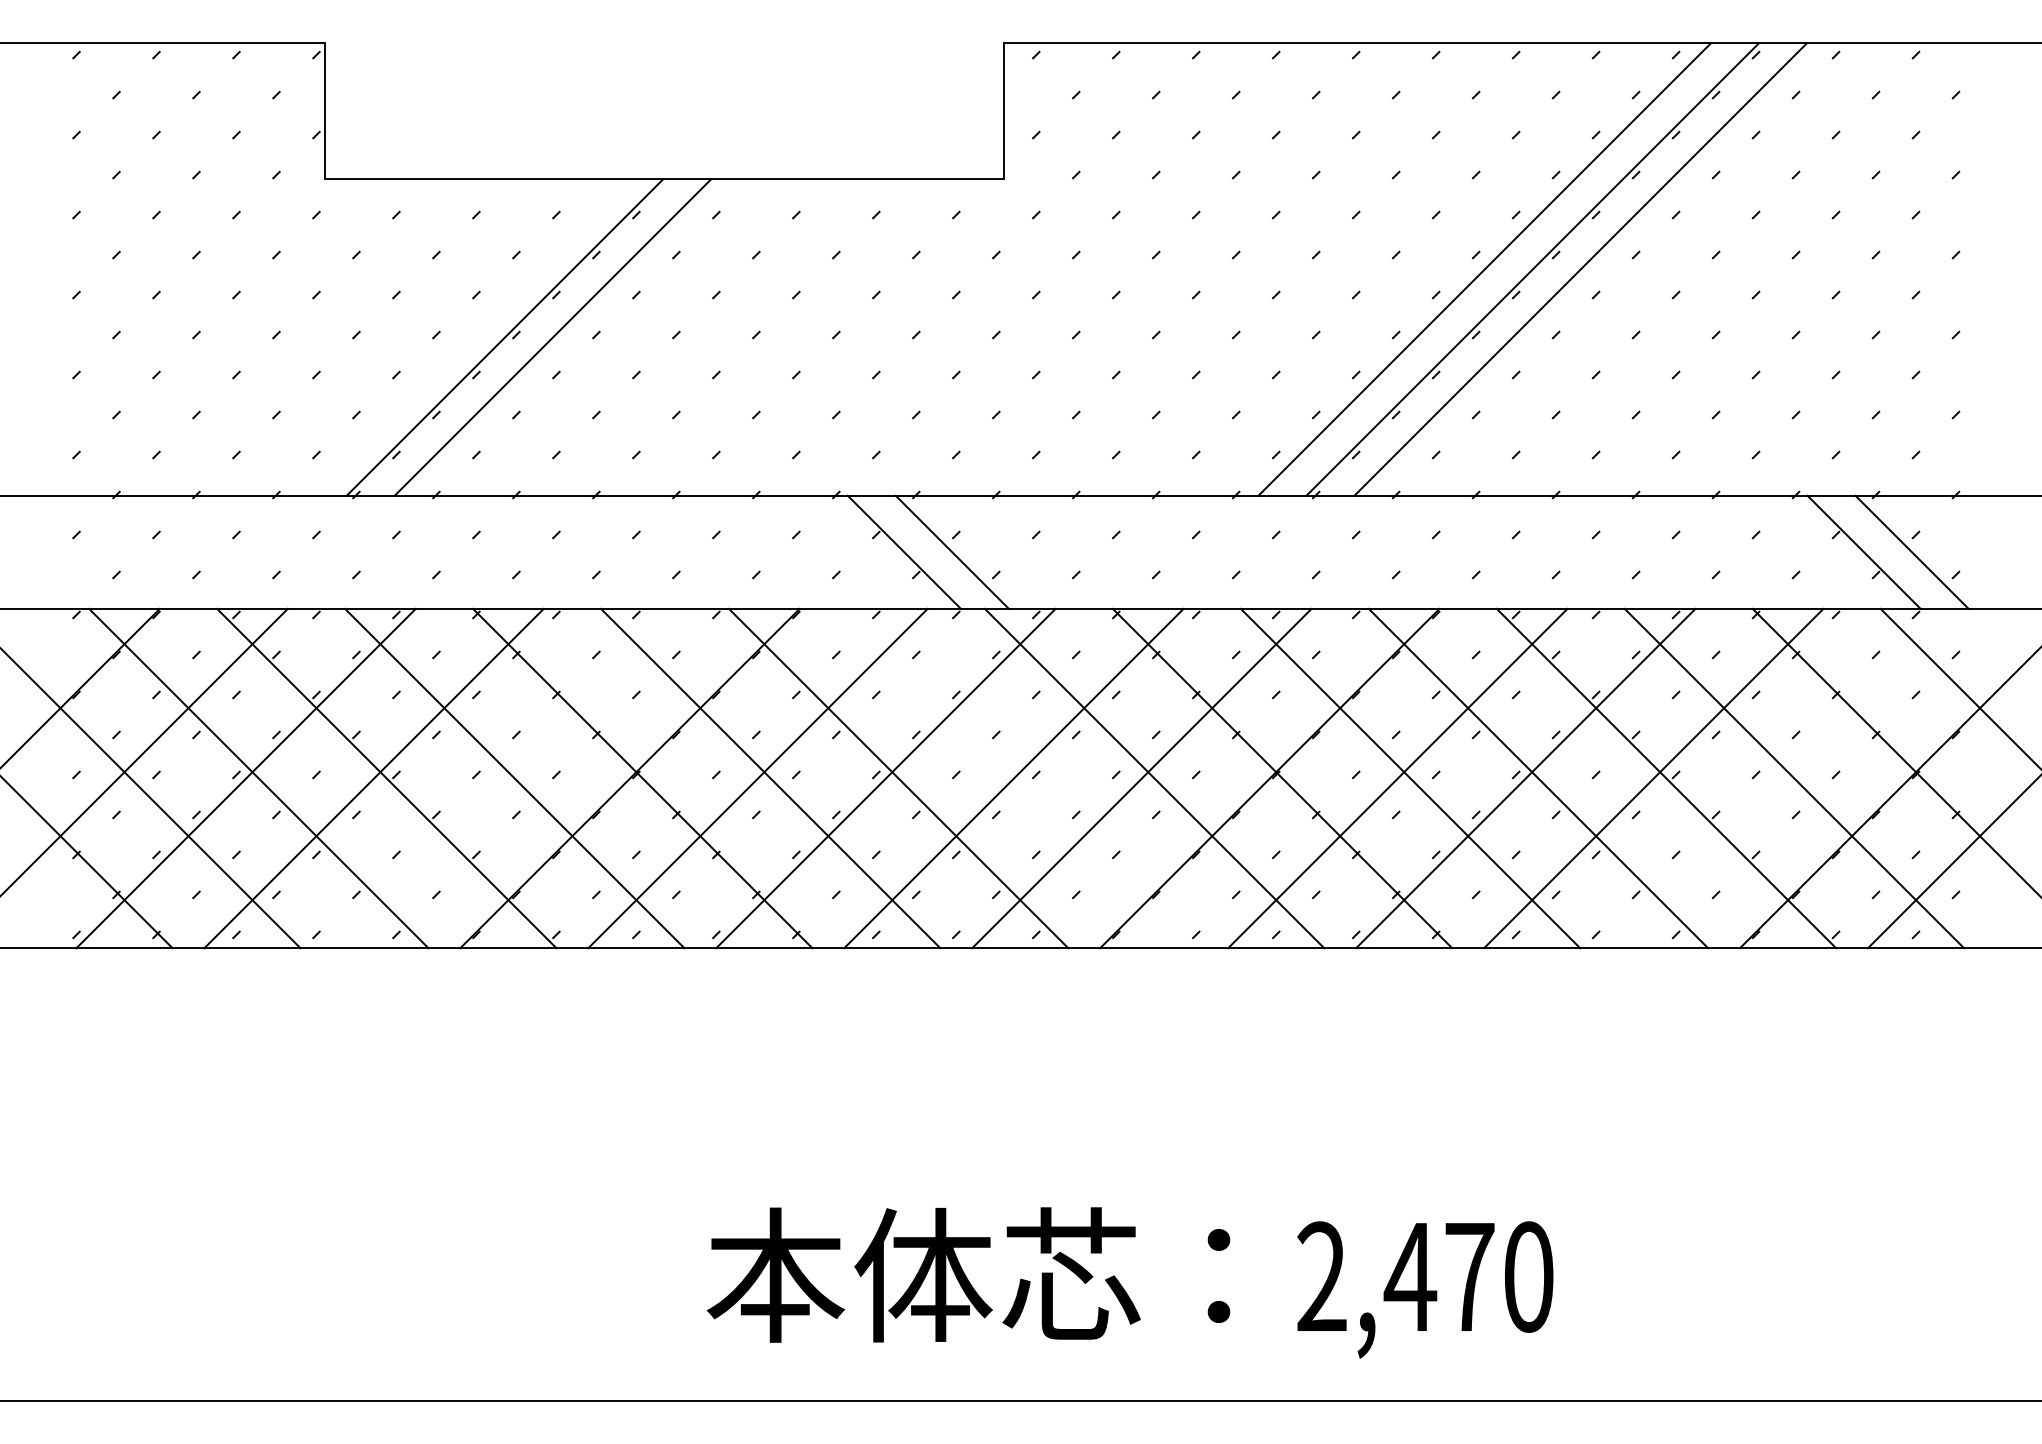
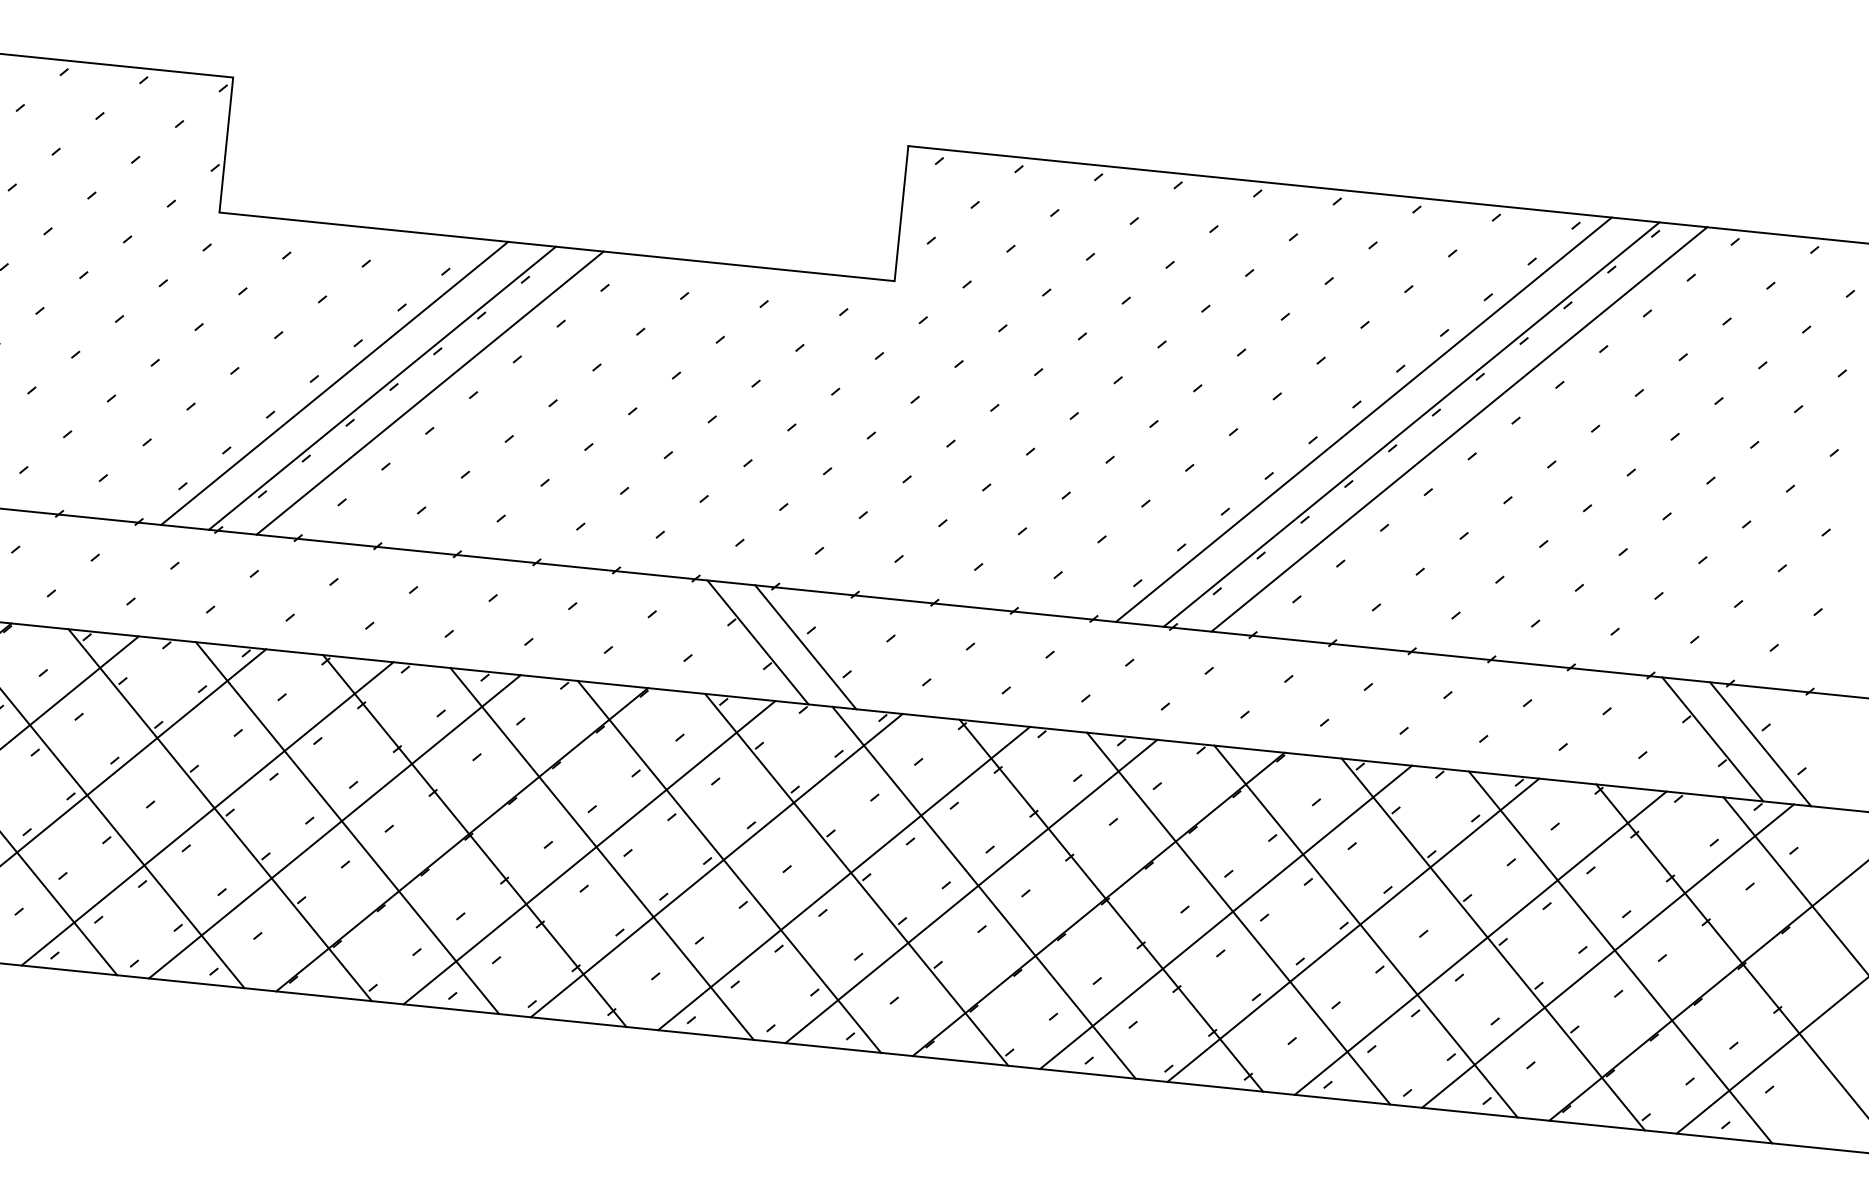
line: (456, 337) -> (334, 383), added
line: (501, 778) -> (334, 826), added
line: (1026, 778) -> (856, 879), added
line: (1781, 778) -> (1607, 956), added

